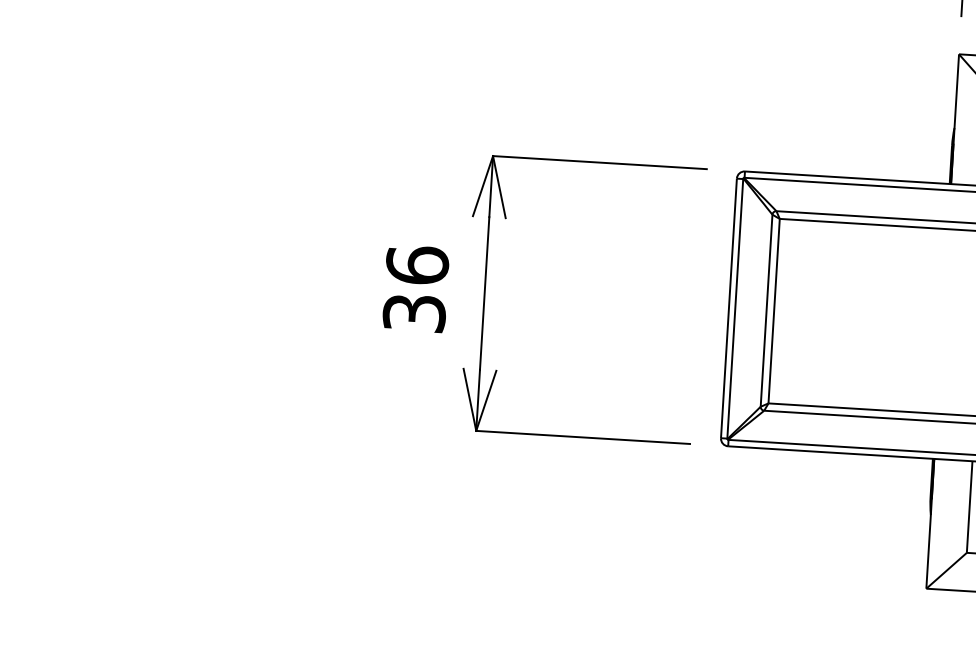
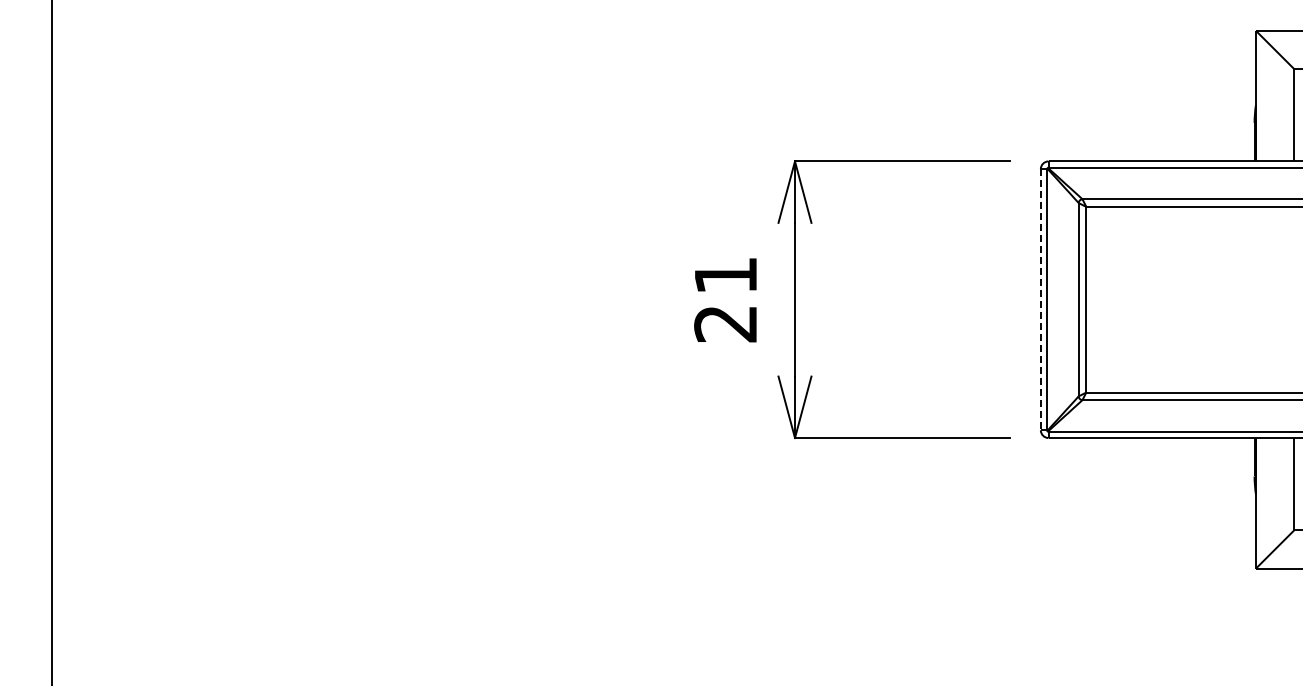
text: (415, 289) -> (725, 299), 36 -> 21
line: (728, 308) -> (1040, 299), solid -> dashed

